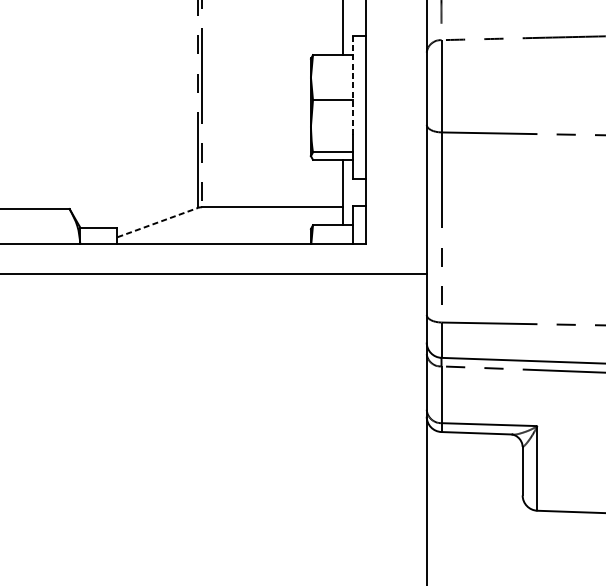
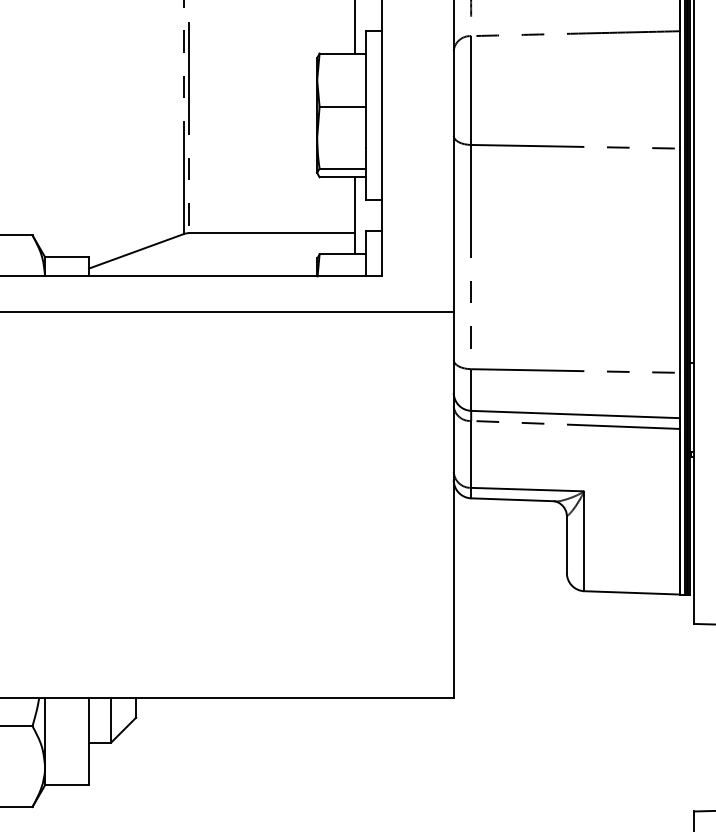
line: (352, 85) -> (366, 89), dashed -> solid
line: (157, 222) -> (136, 251), dashed -> solid

